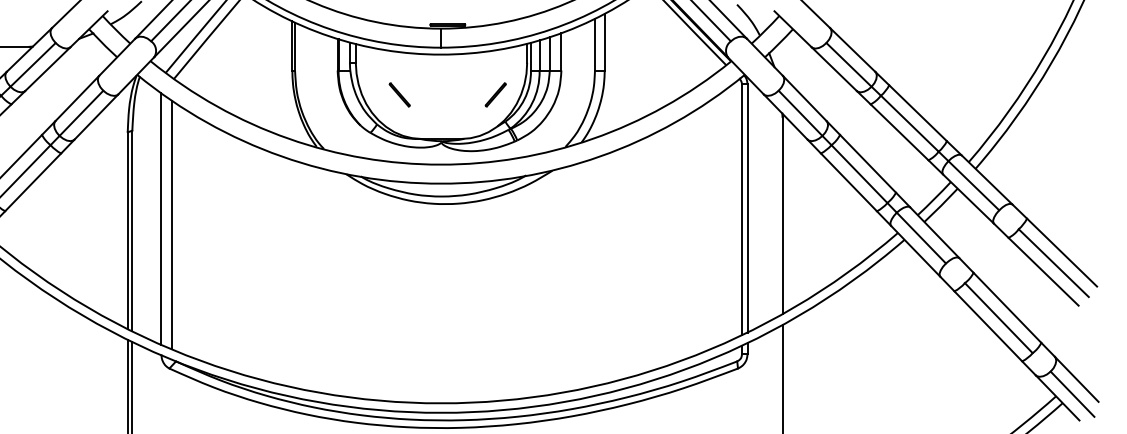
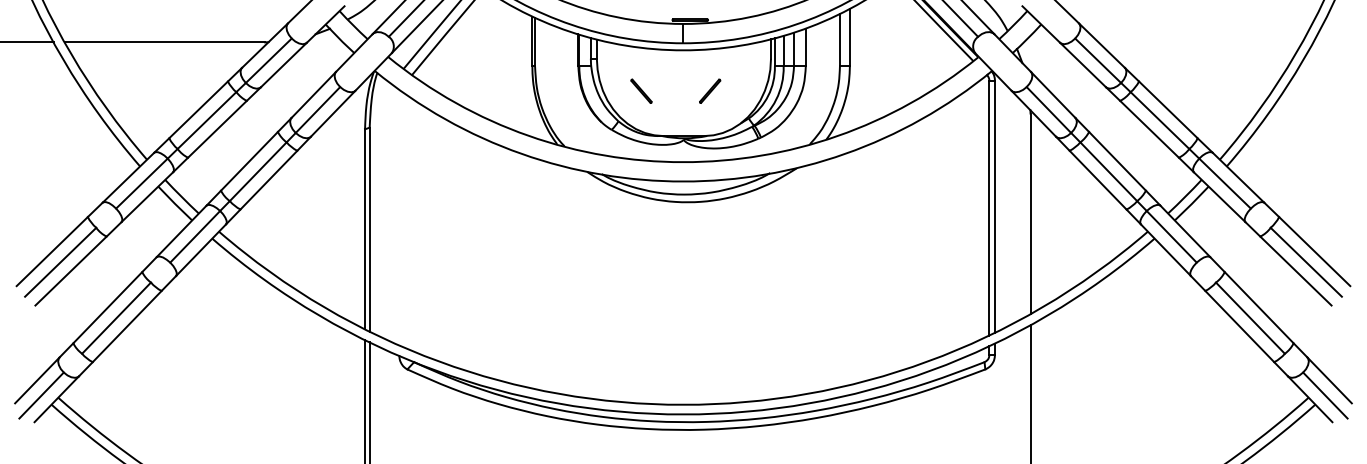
line: (496, 94) -> (710, 90), moved
line: (161, 219) -> (399, 217), removed
line: (172, 224) -> (410, 223), removed

